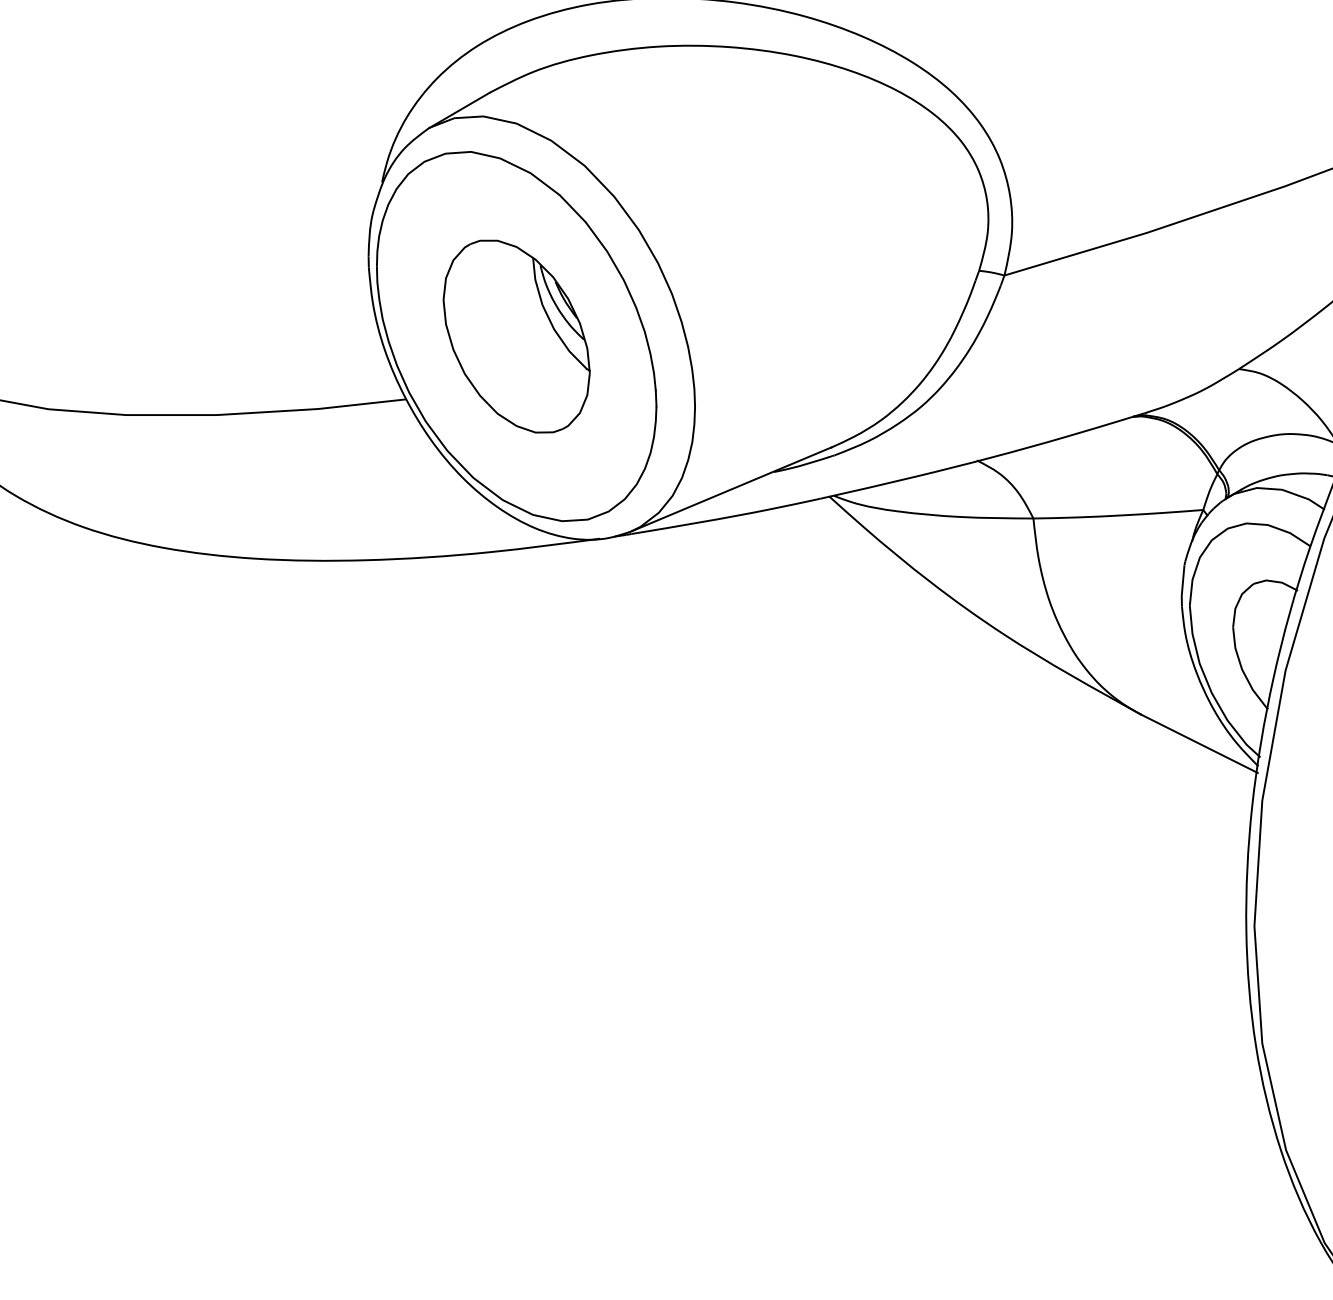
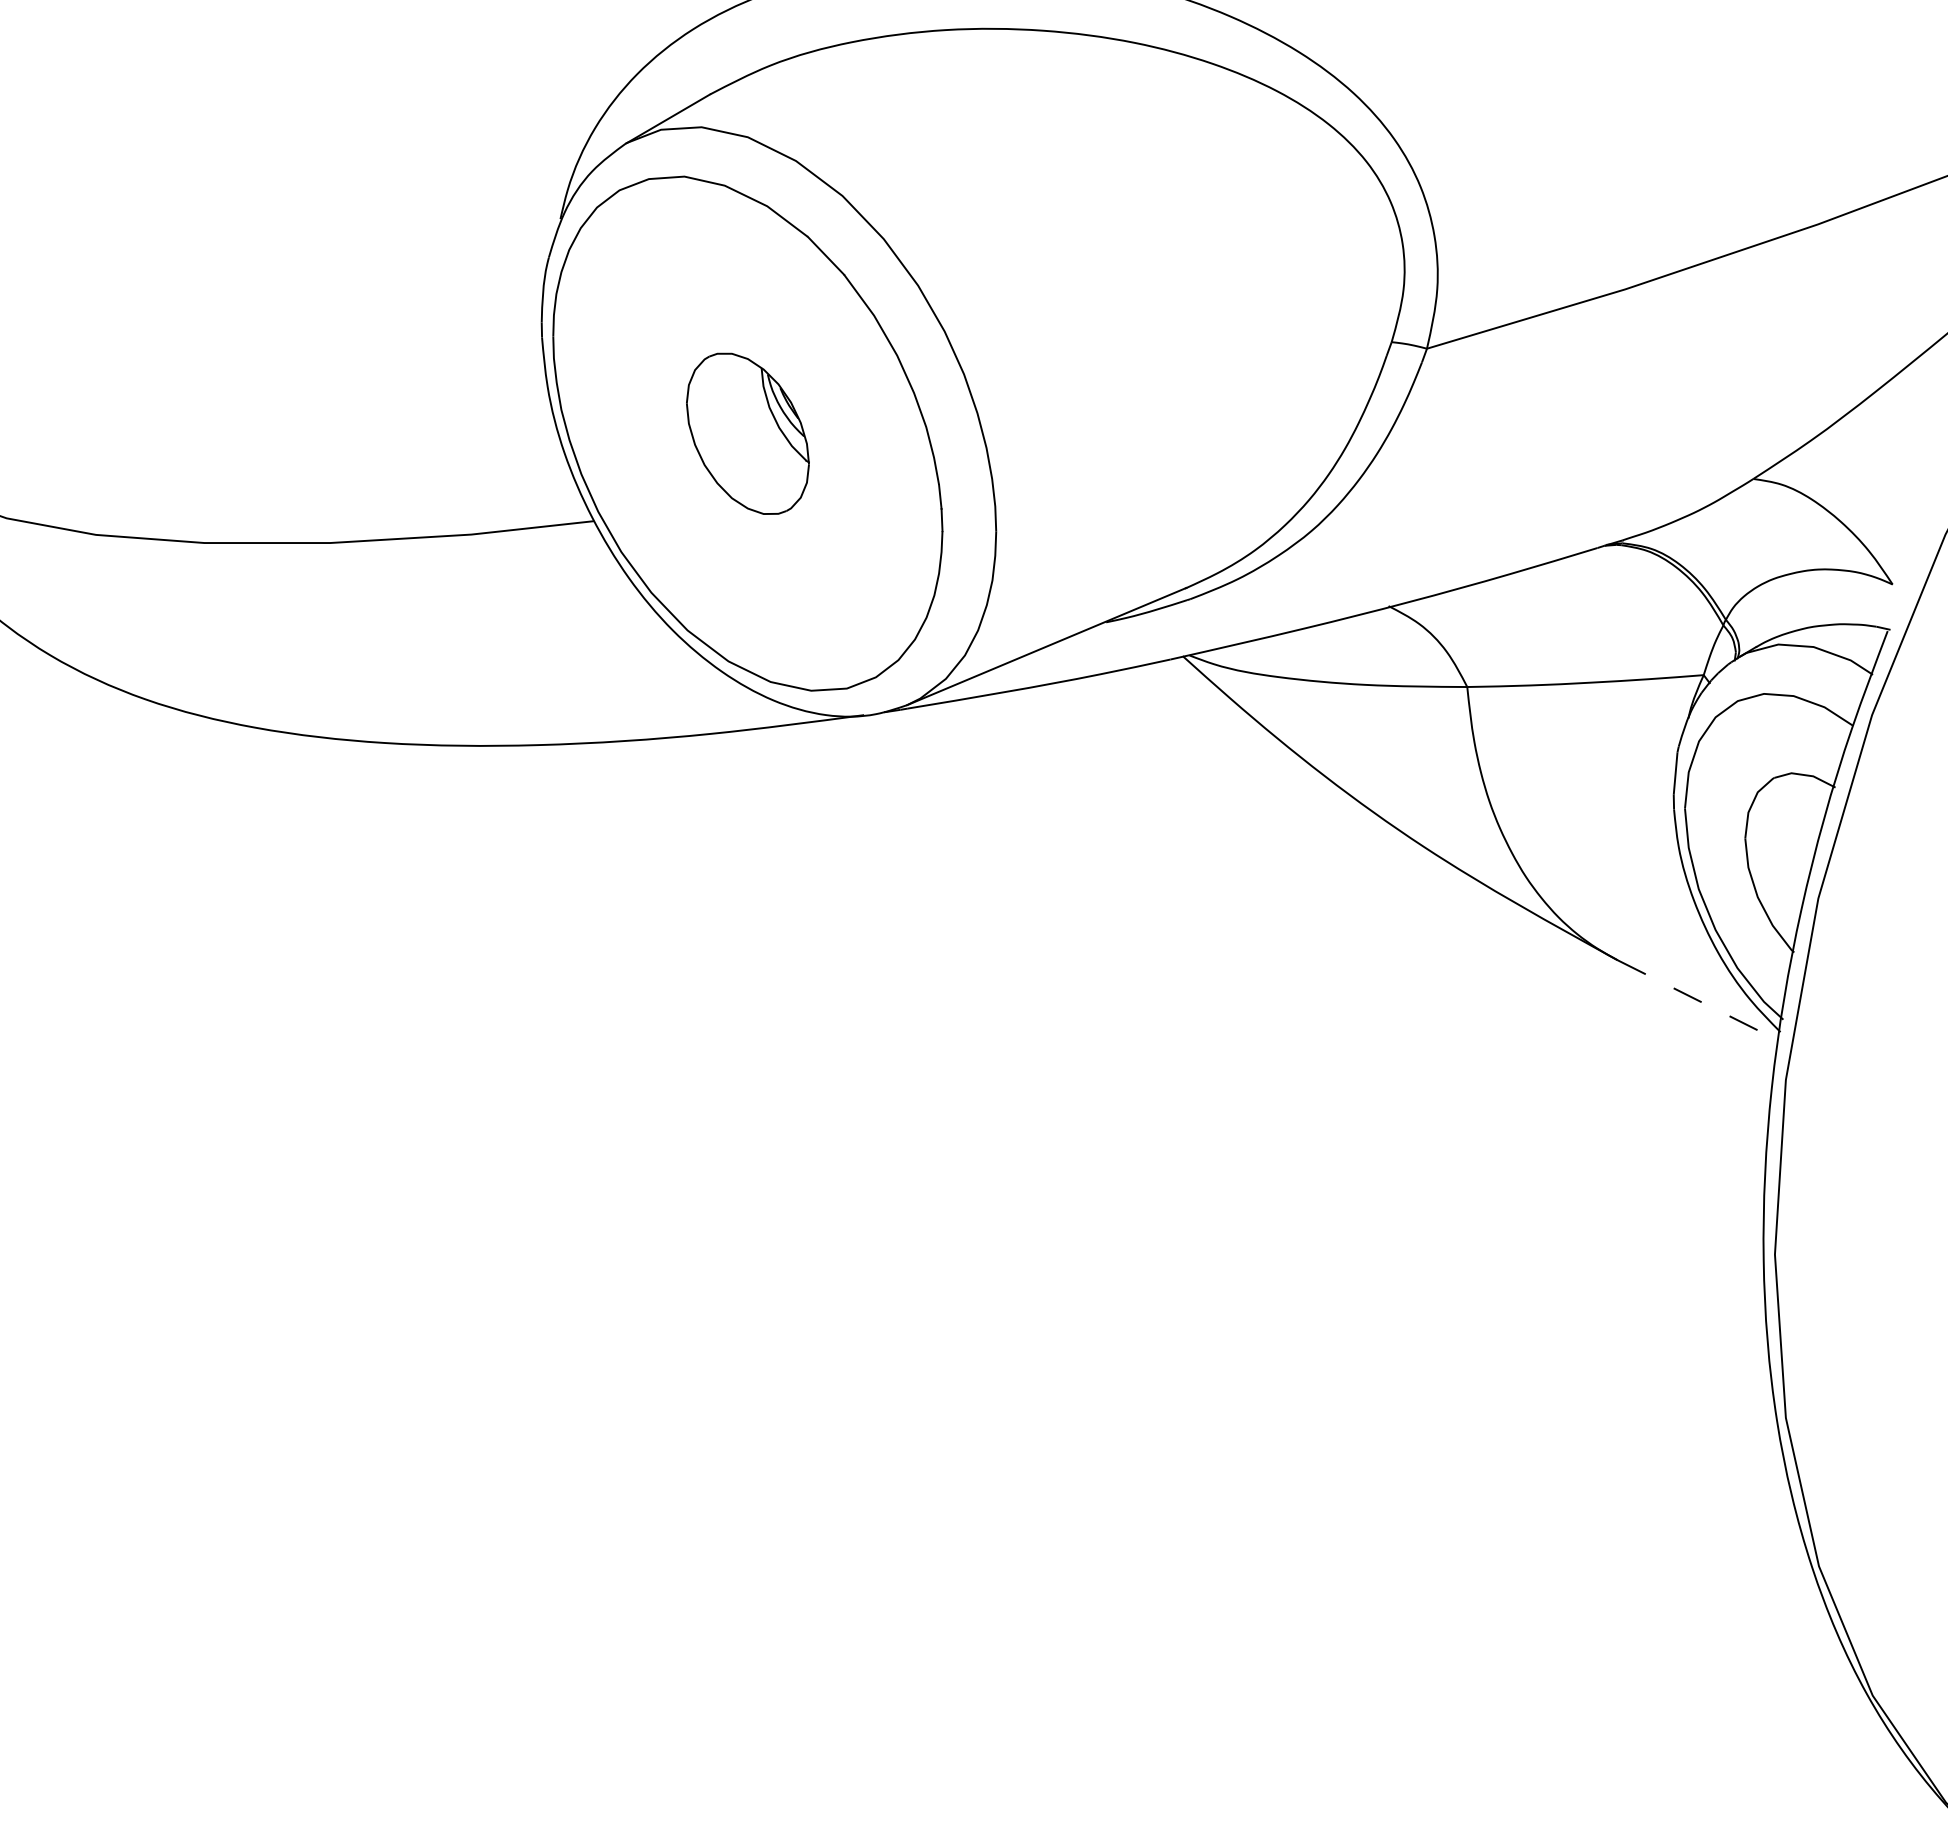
part: (516, 336) -> (747, 433), size x0.6
line: (1200, 744) -> (1699, 1001), solid -> dashed

